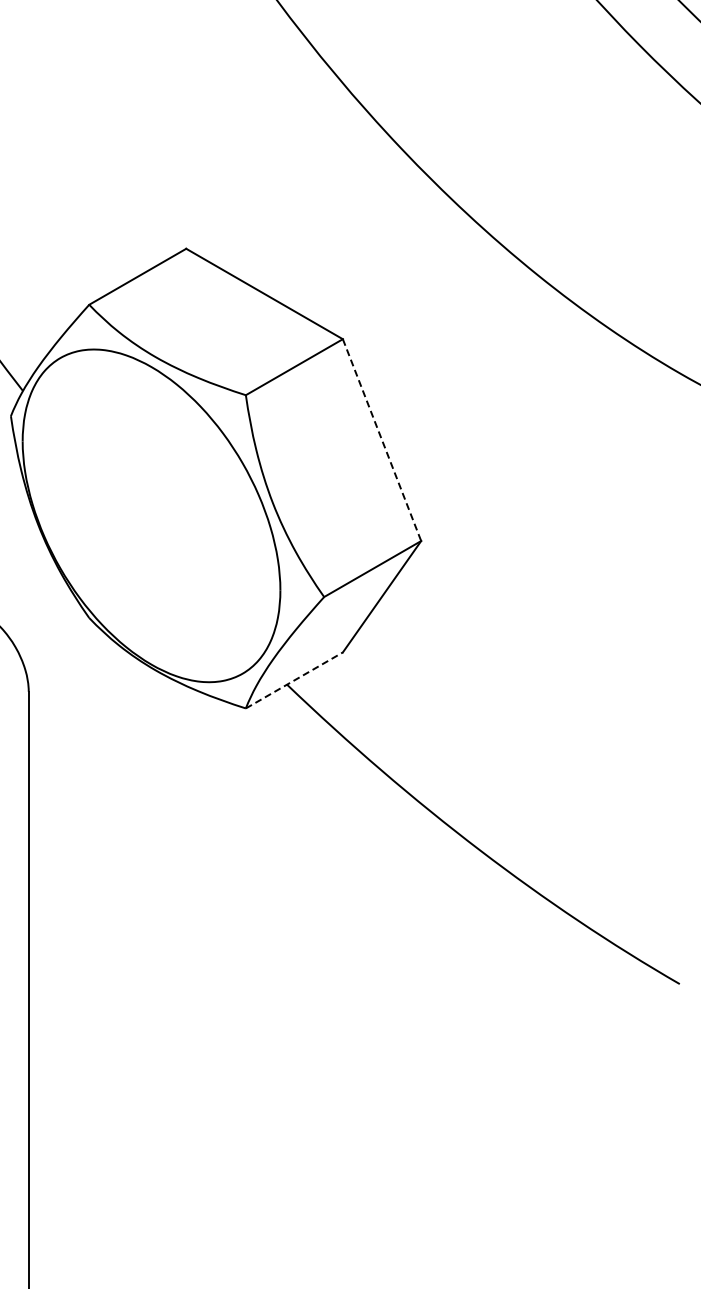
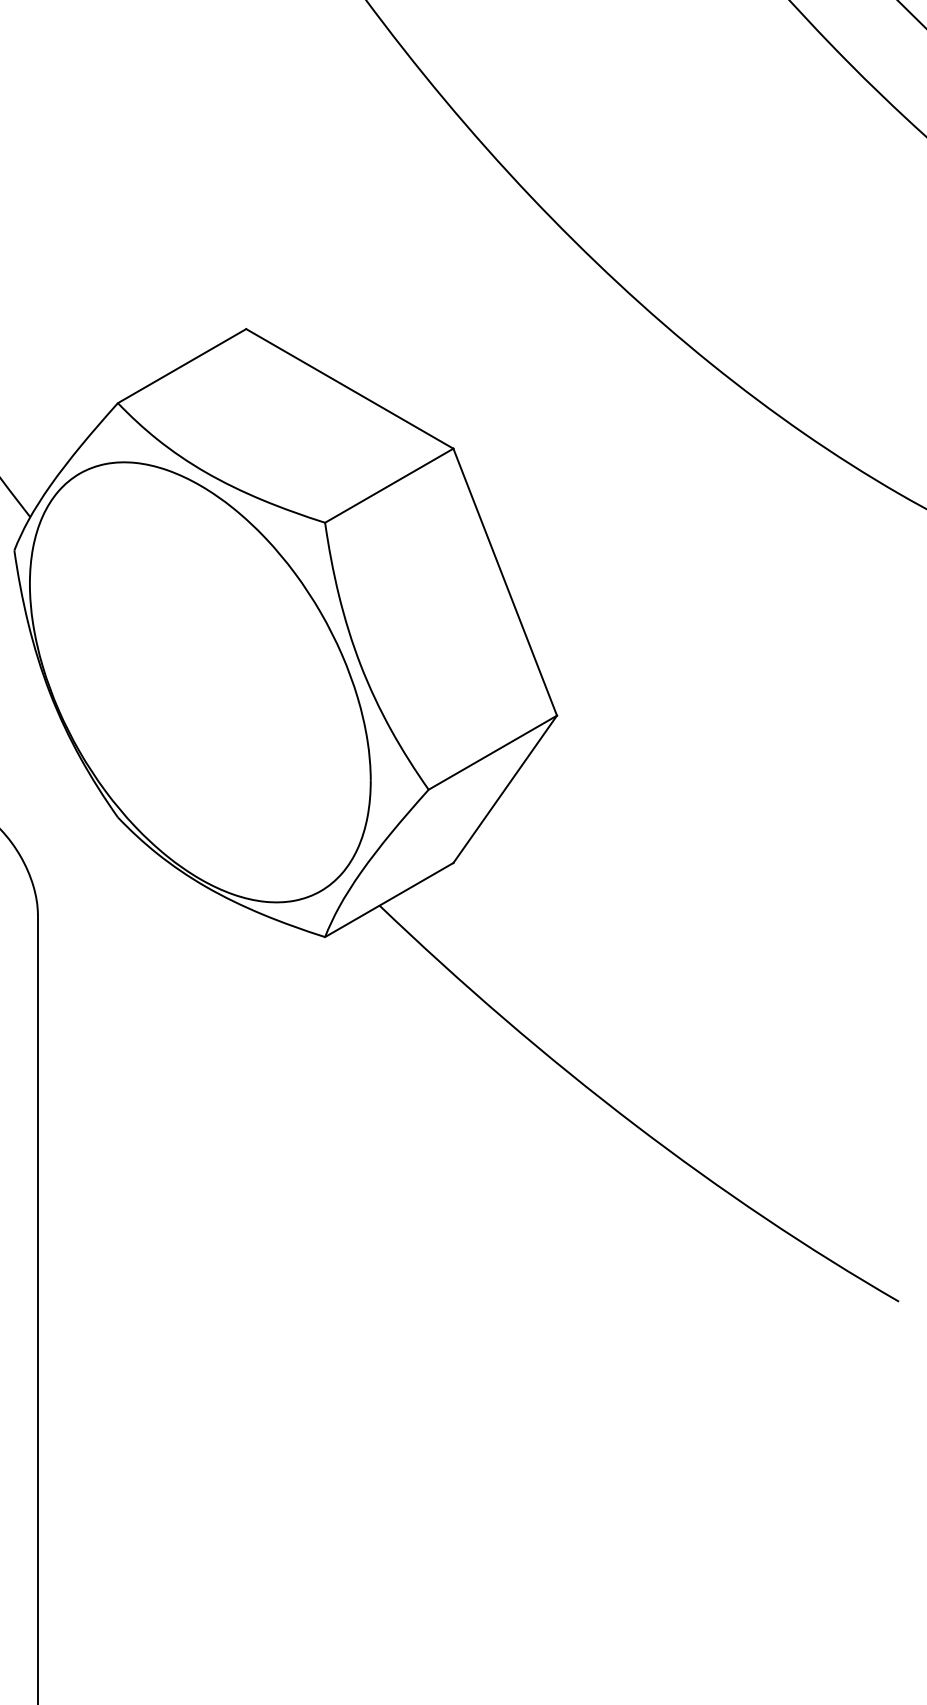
line: (382, 440) -> (505, 582), dashed -> solid
line: (294, 680) -> (389, 900), dashed -> solid

